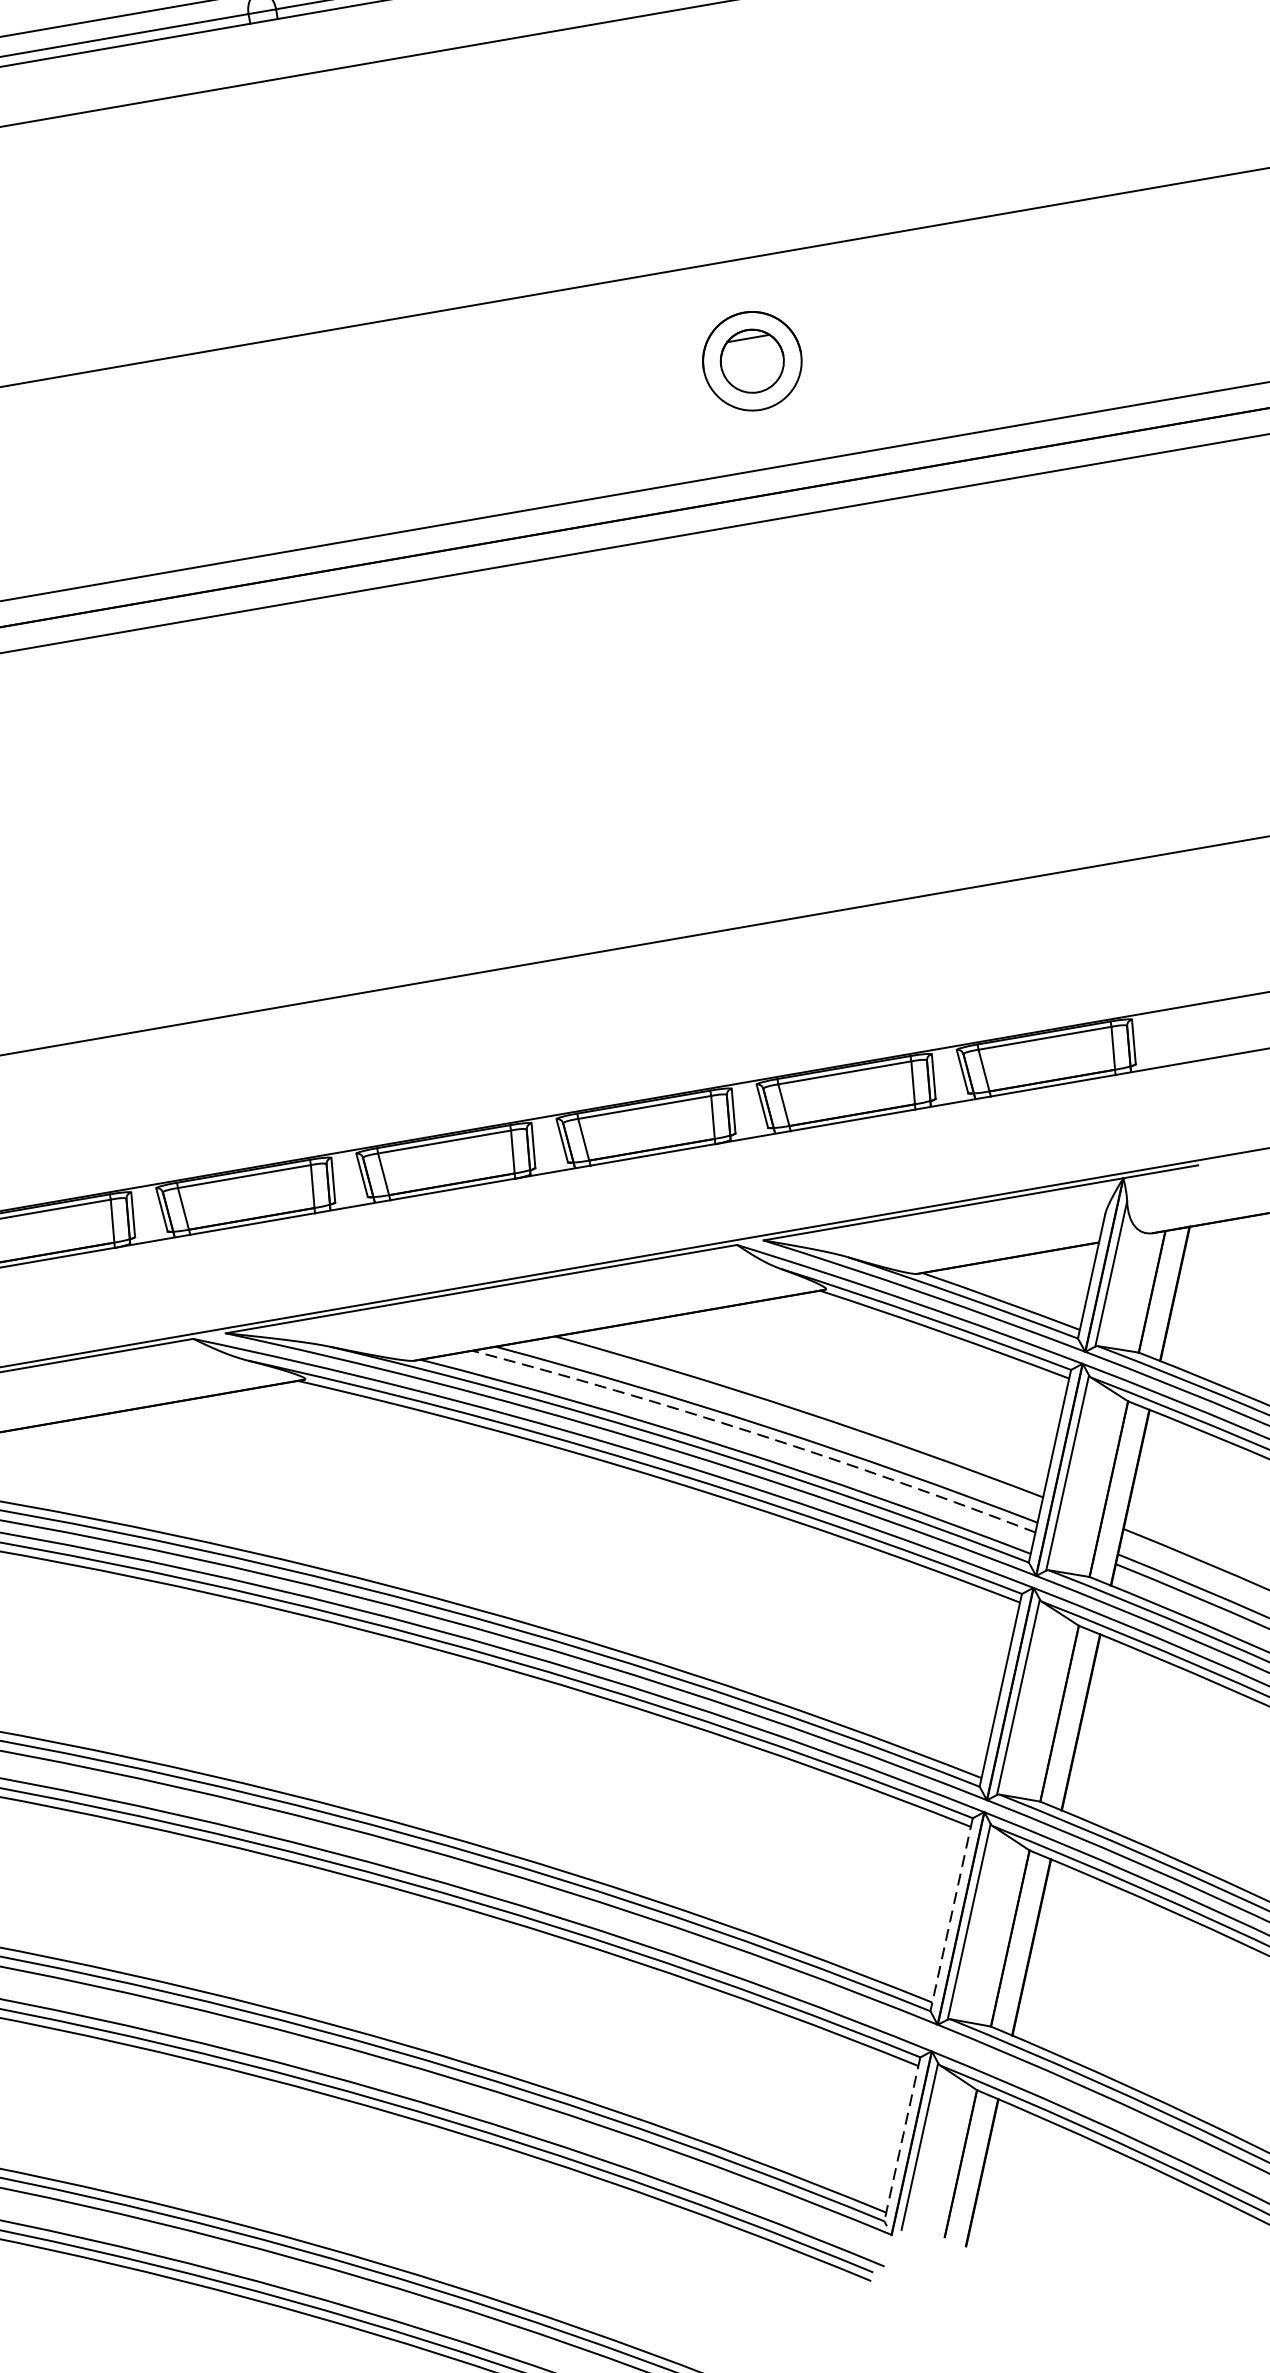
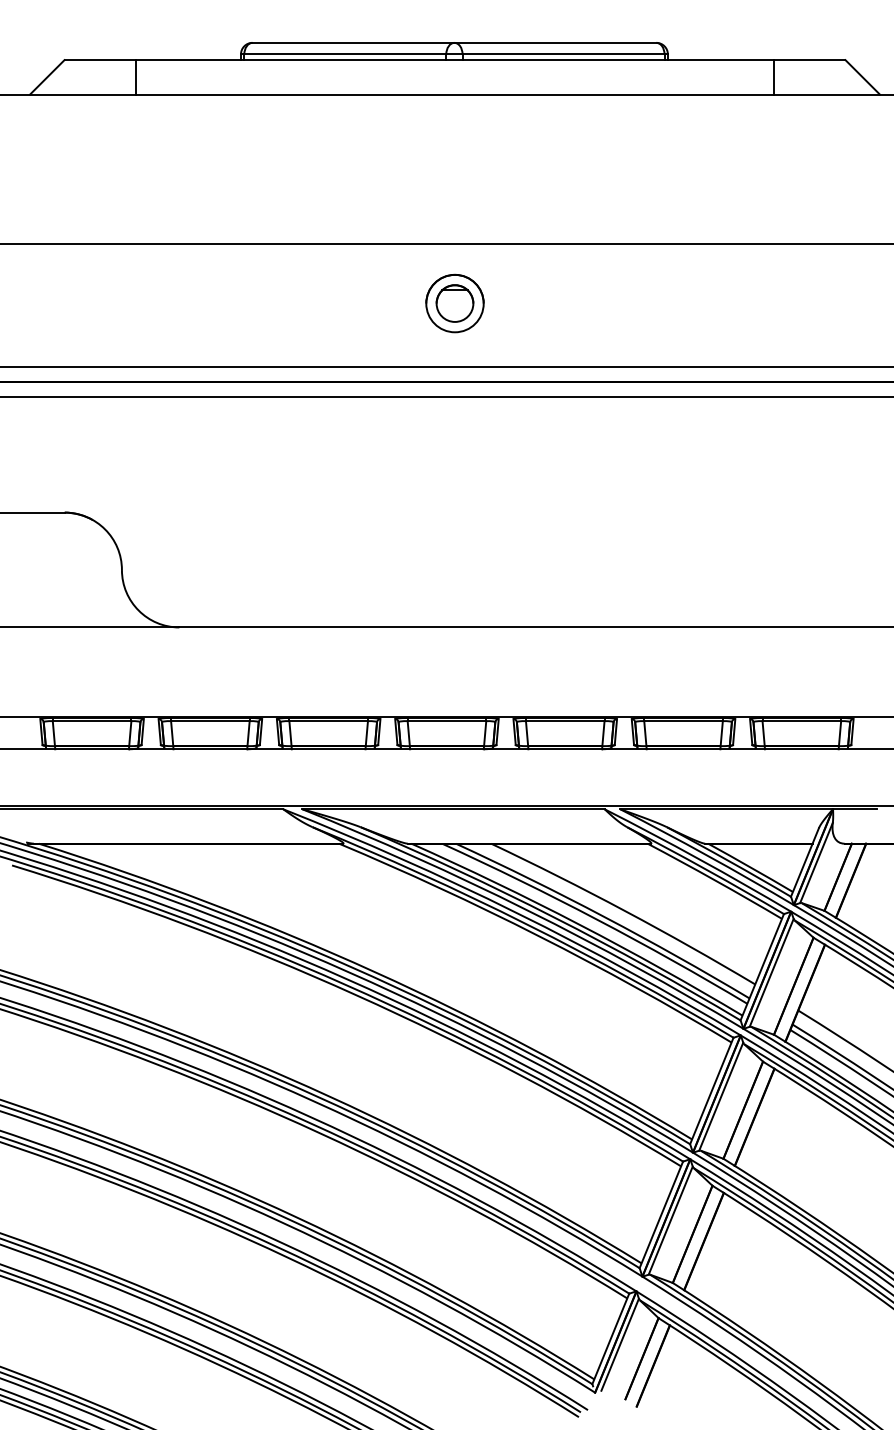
part: (751, 361) -> (454, 303), moved
arc: (757, 1433) -> (597, 919), dashed -> solid
line: (951, 1914) -> (661, 1214), dashed -> solid
line: (901, 2138) -> (610, 1338), dashed -> solid

